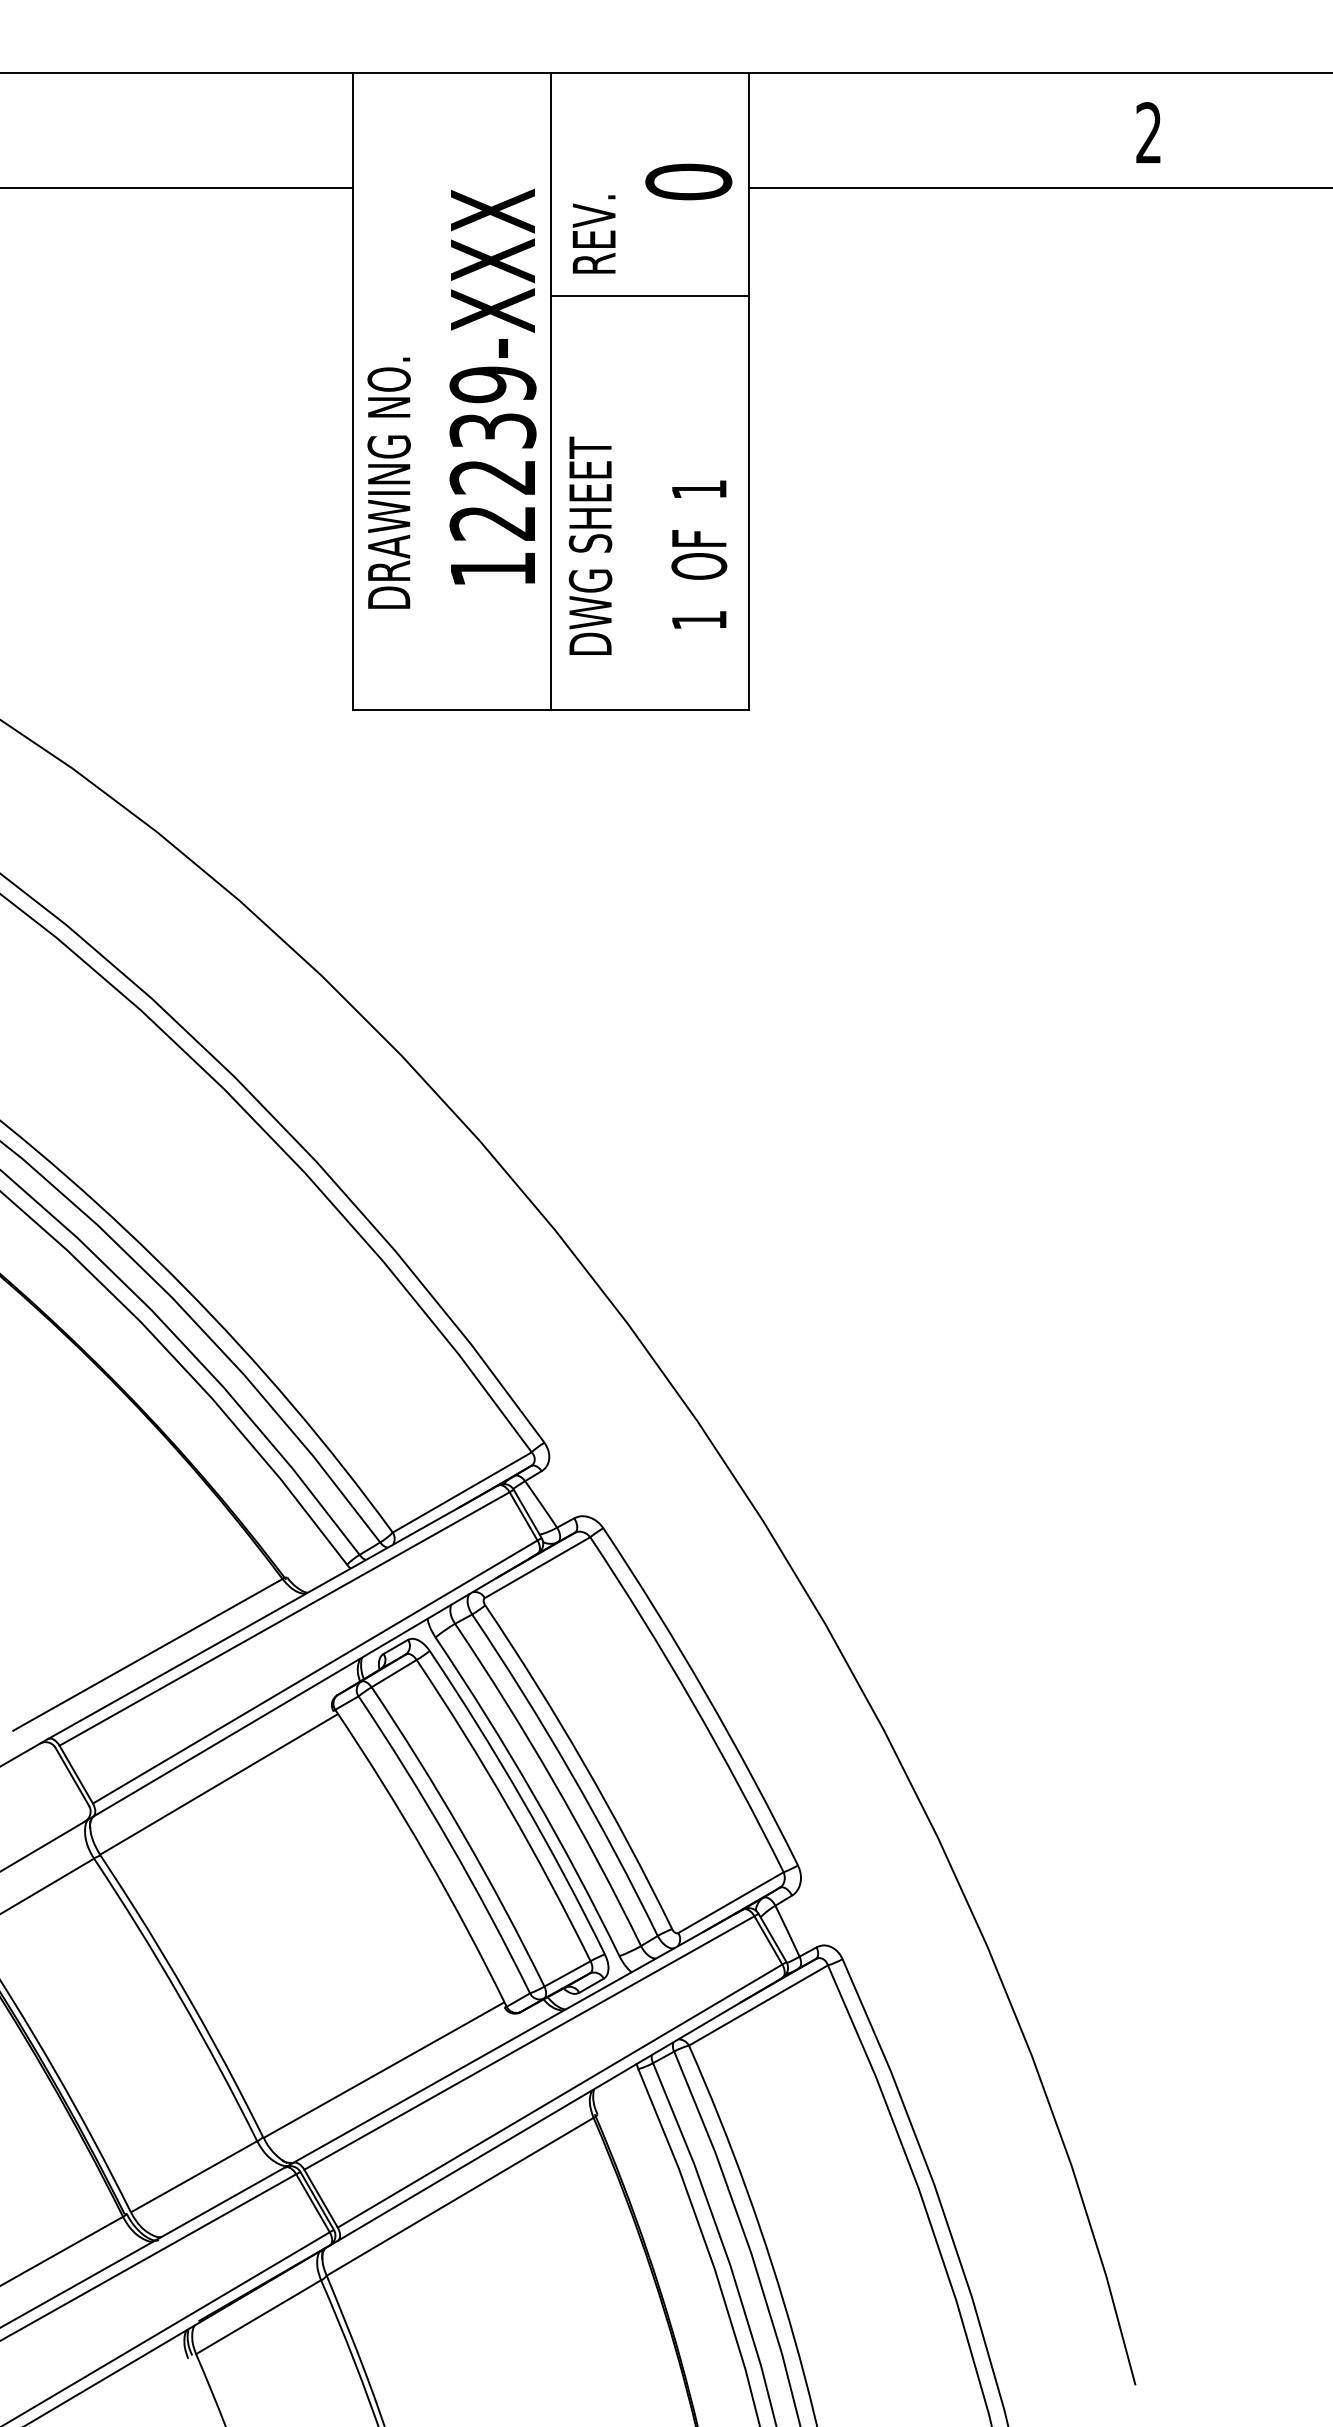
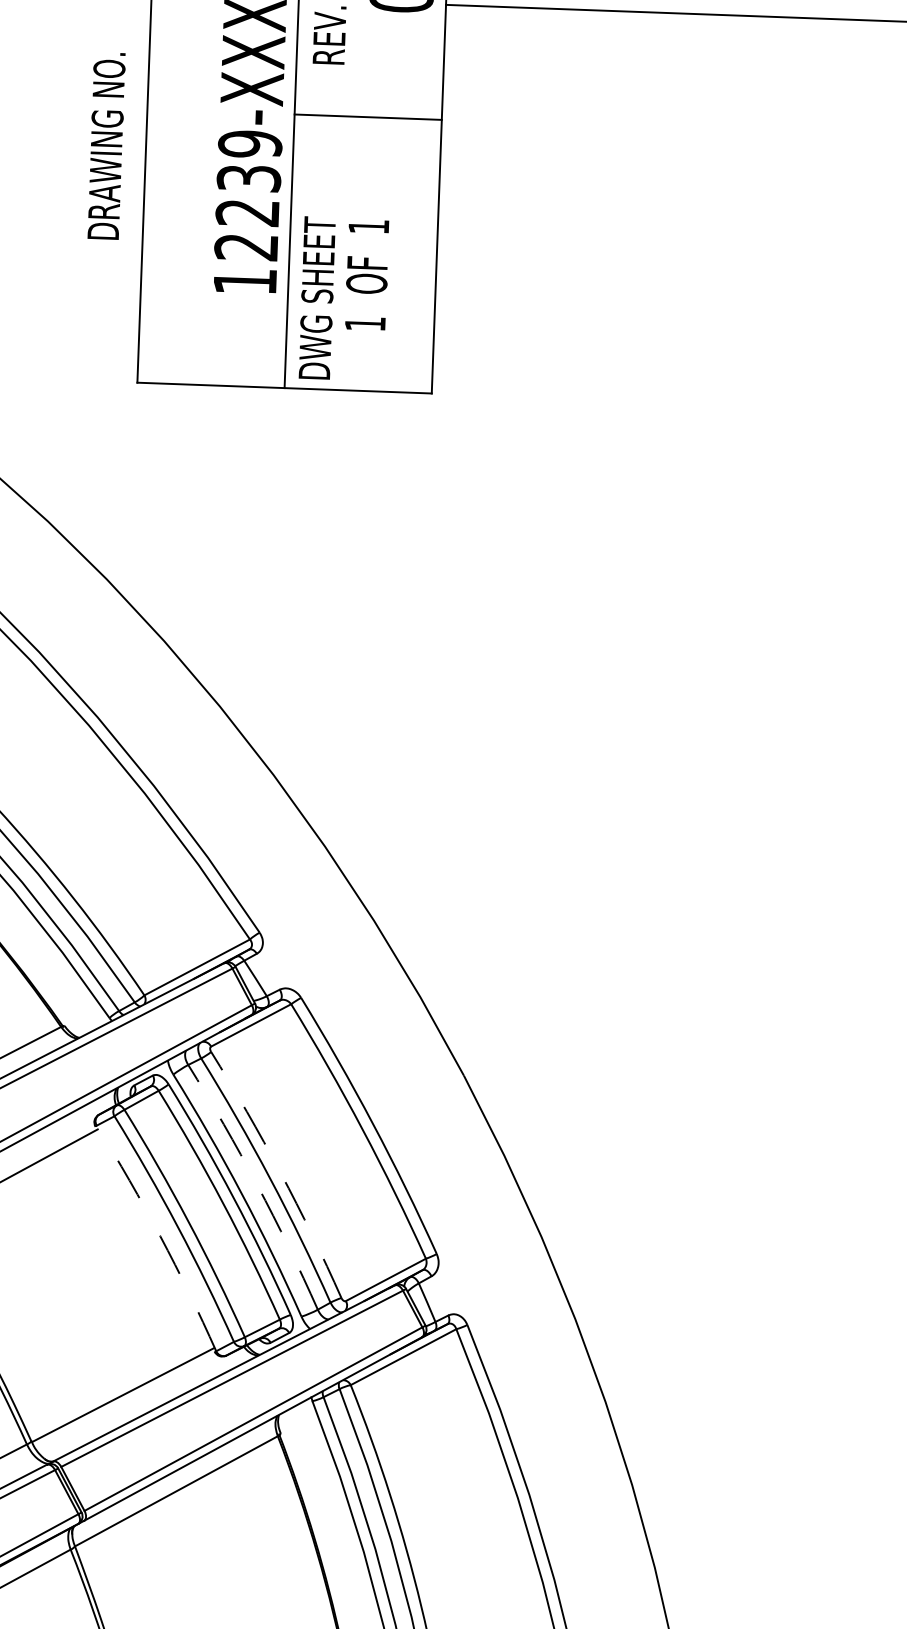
line: (649, 295) -> (367, 117), moved
text: (388, 482) -> (106, 145), moved
text: (590, 545) -> (317, 297), moved
text: (699, 554) -> (367, 274), moved
arc: (584, 1764) -> (280, 1173), solid -> dashed
arc: (553, 1781) -> (257, 1184), solid -> dashed
arc: (426, 1855) -> (160, 1236), solid -> dashed

